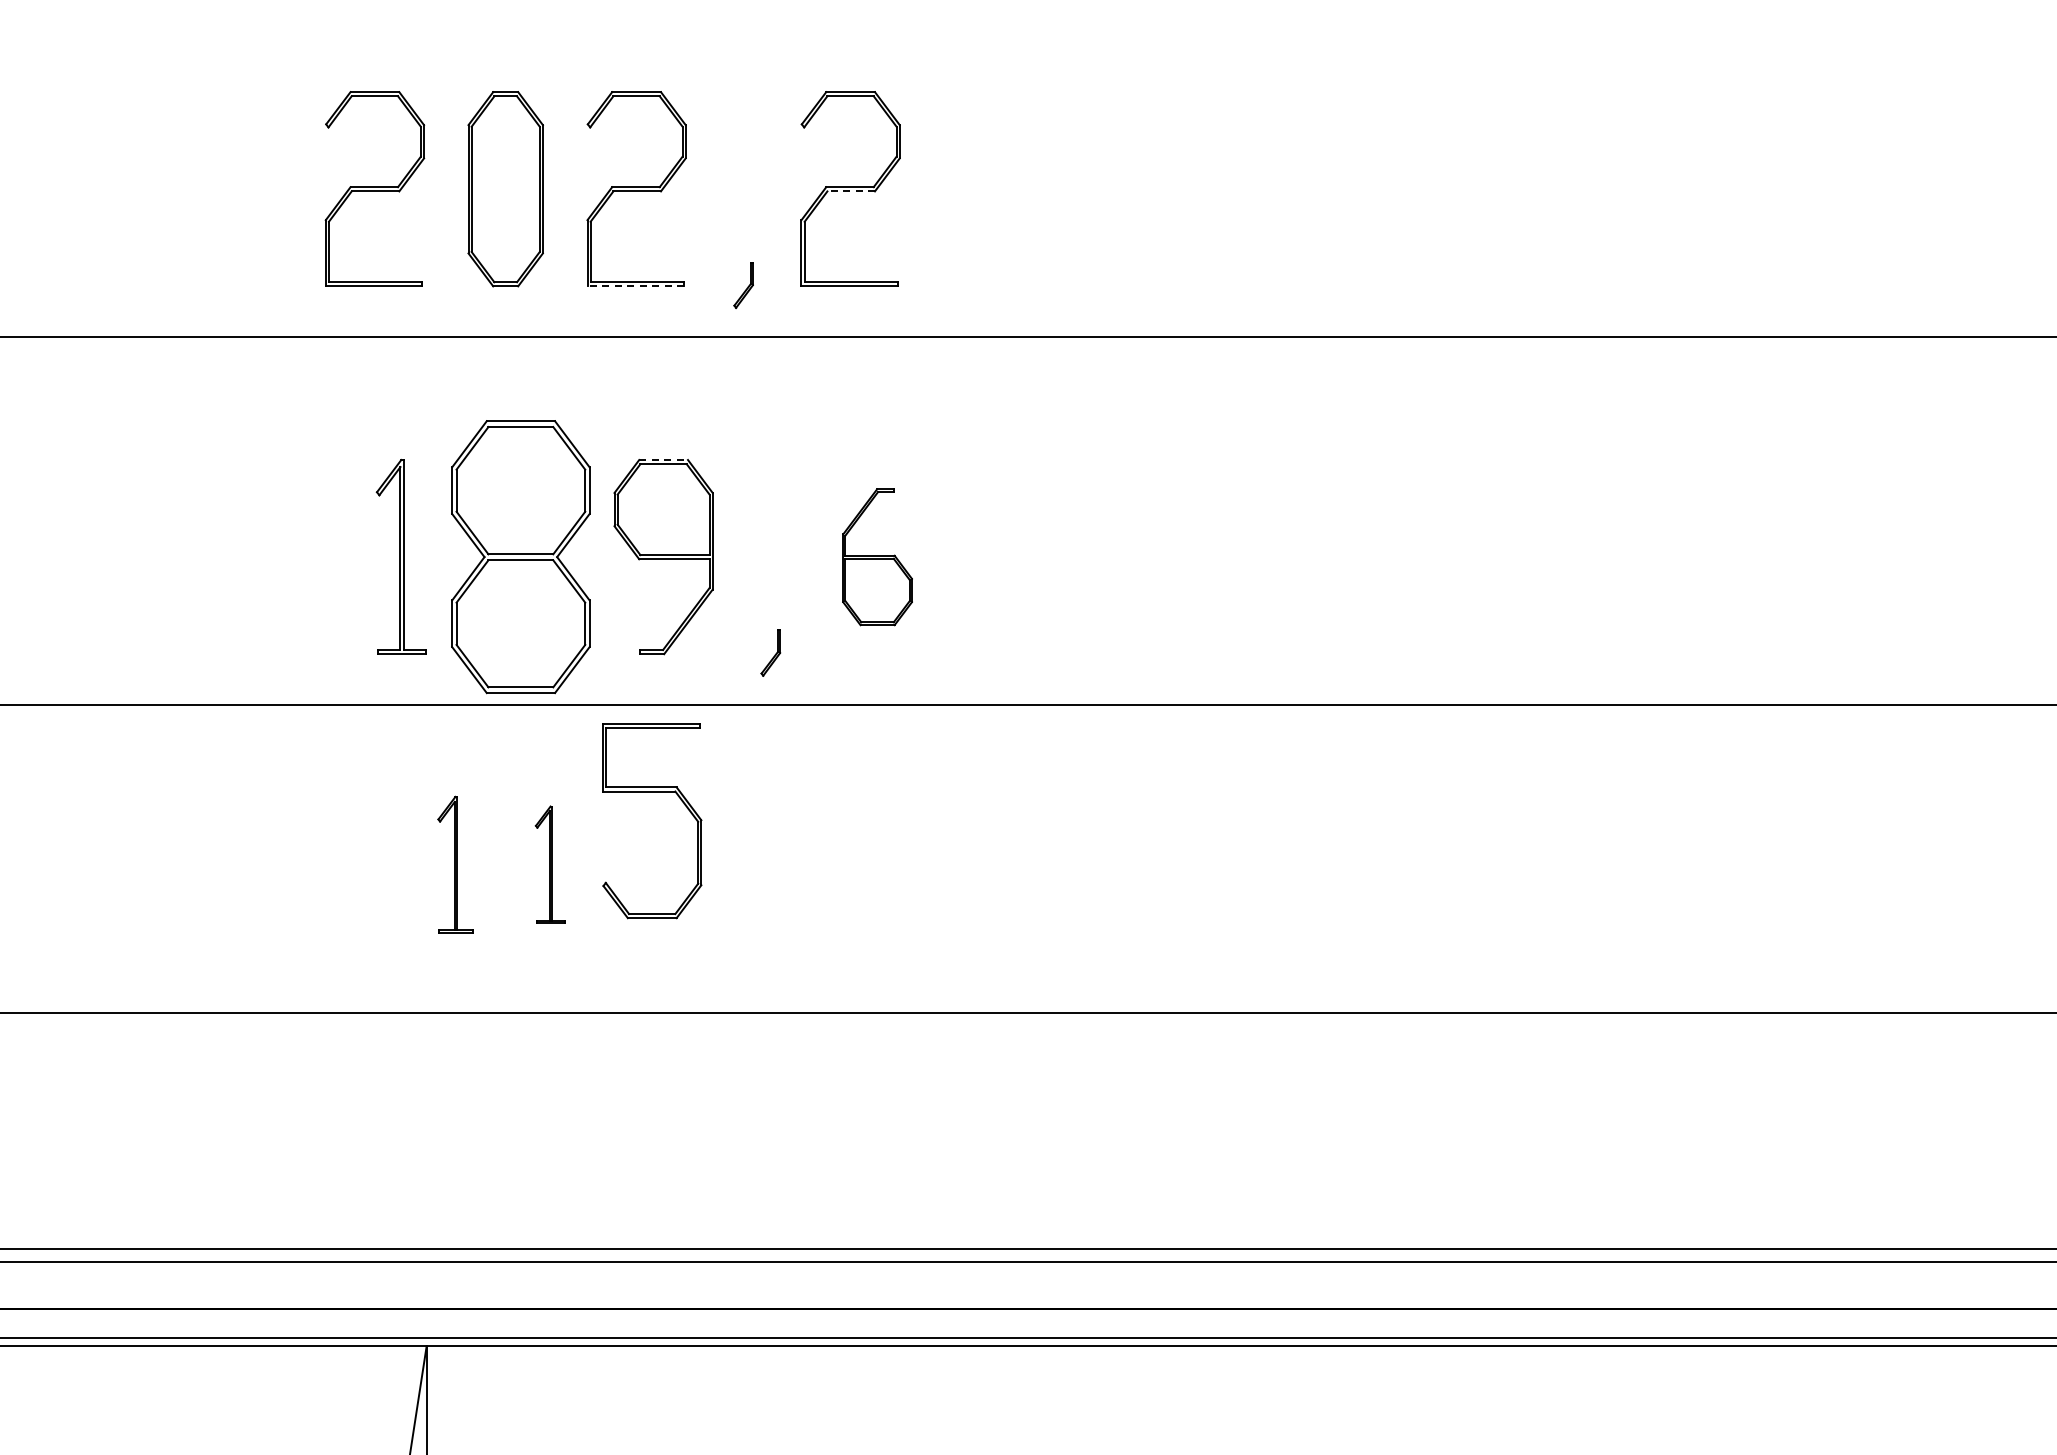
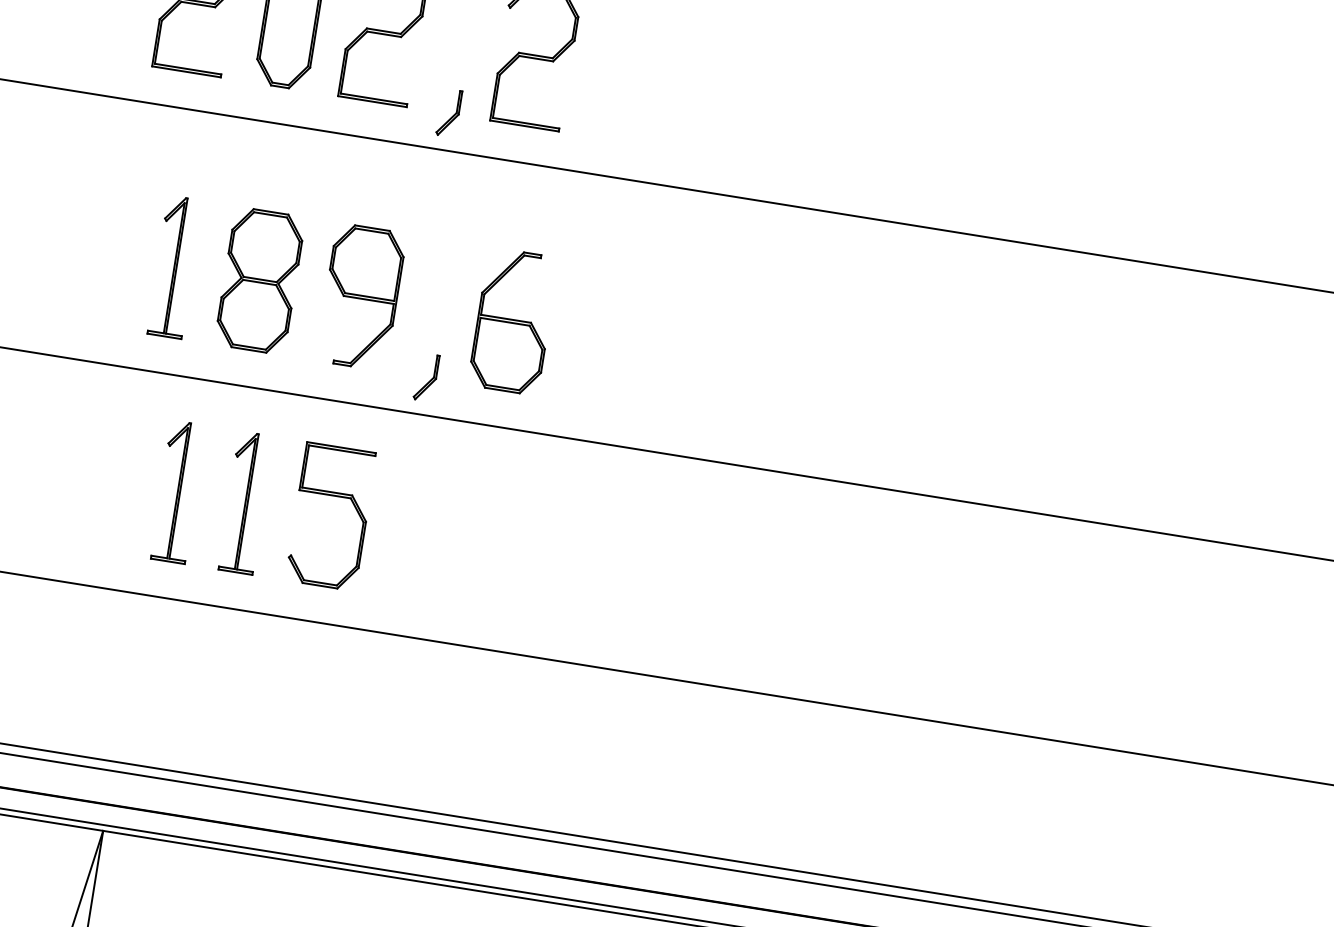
line: (851, 191) -> (536, 58), dashed -> solid
part: (743, 285) -> (449, 113), size x1.43
line: (635, 286) -> (372, 101), dashed -> solid
line: (664, 459) -> (373, 227), dashed -> solid
part: (520, 556) -> (259, 280), size x0.71
part: (877, 557) -> (513, 321), size x1.43
part: (770, 653) -> (426, 377), size x1.43
part: (652, 792) -> (334, 496), moved
part: (455, 864) -> (178, 491), size x1.43
part: (550, 864) -> (246, 502), size x1.67

